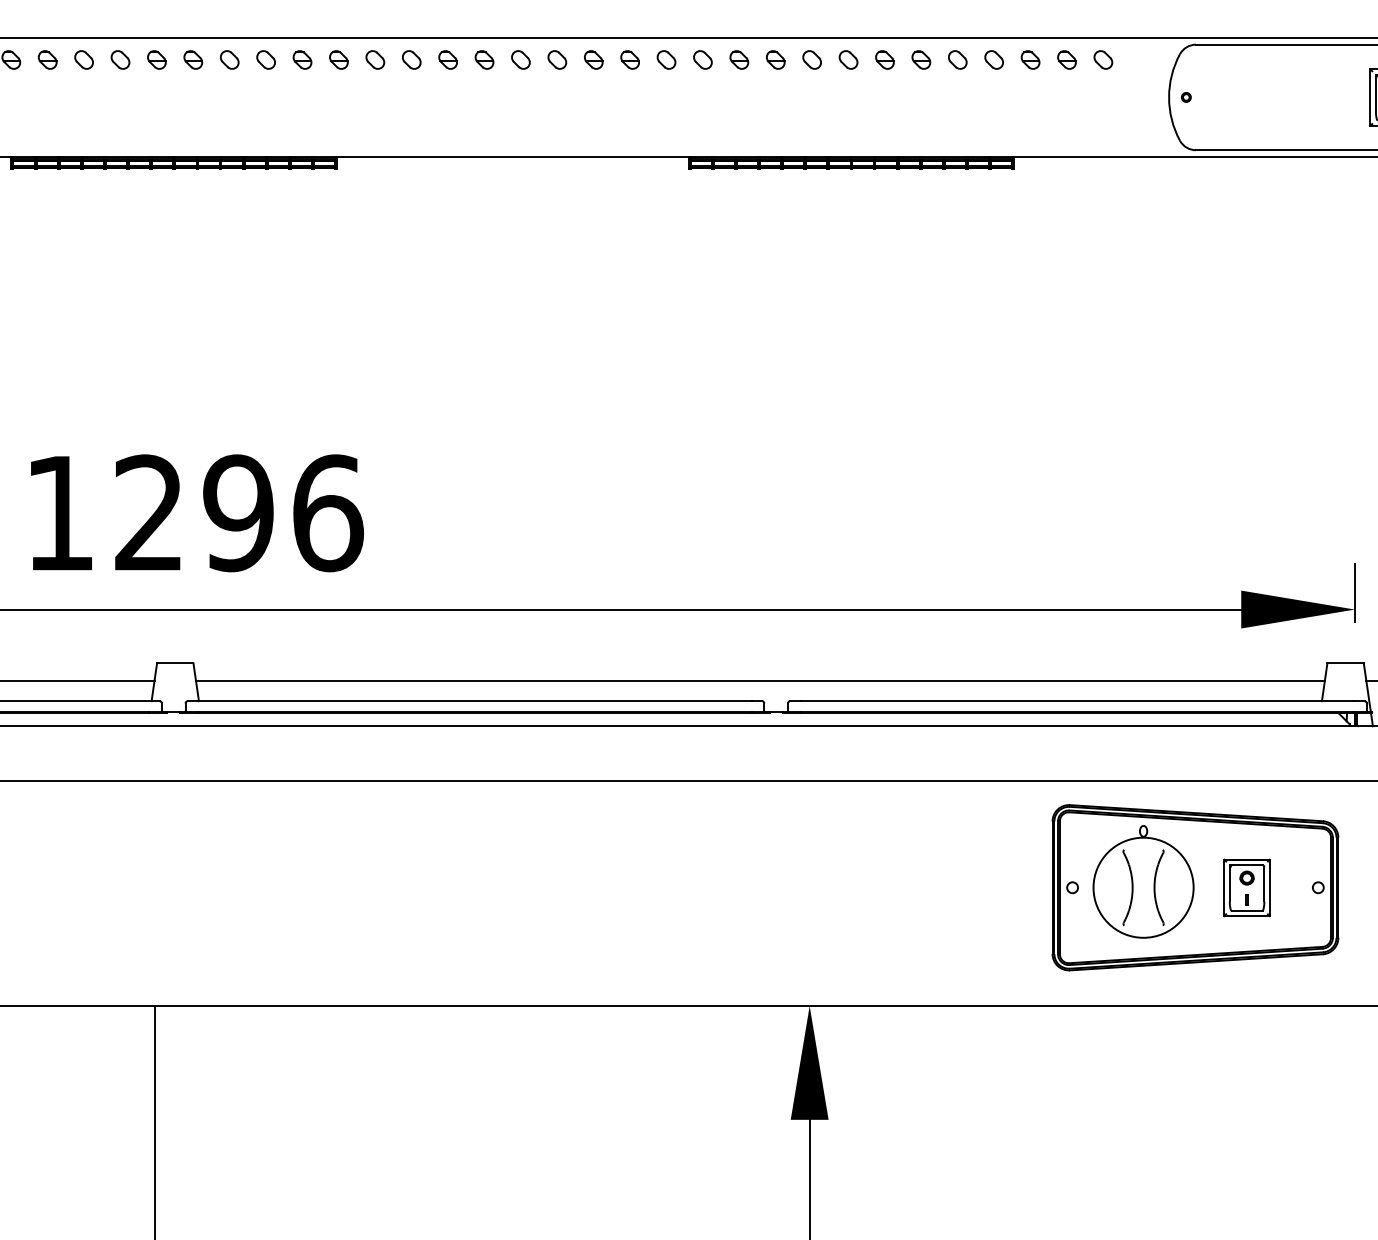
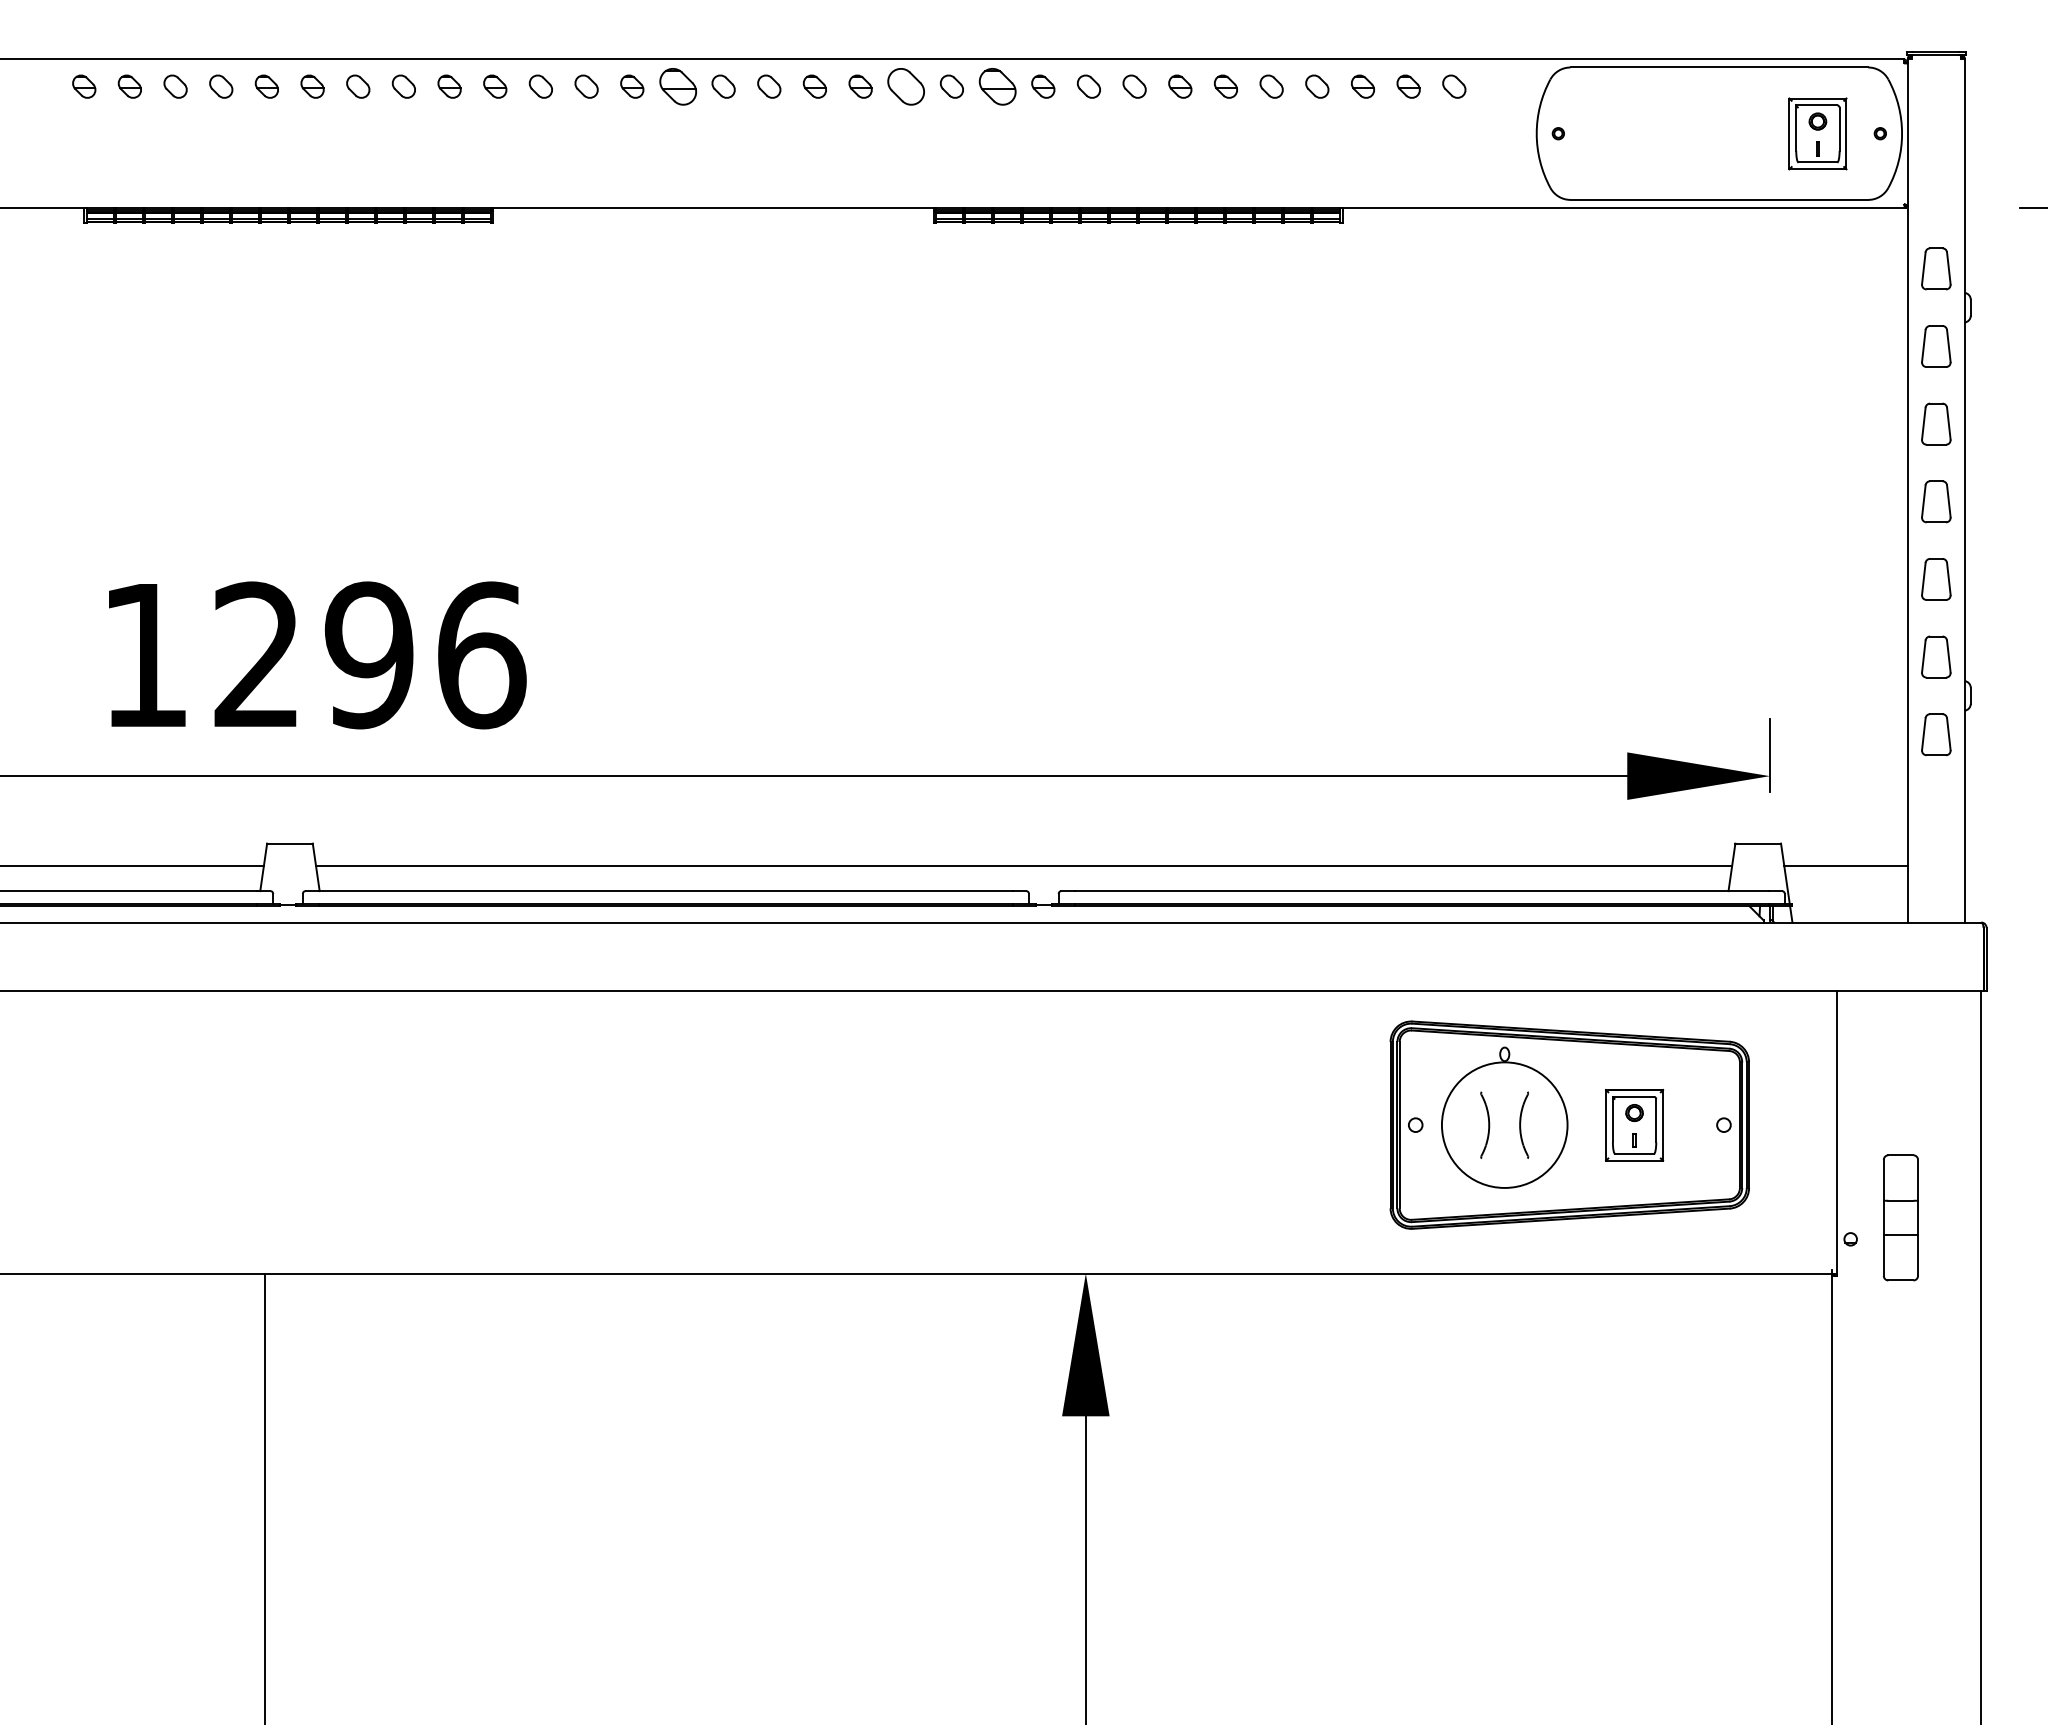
part: (484, 59) -> (677, 86), size x1.6
part: (666, 59) -> (906, 86), size x1.6
part: (739, 59) -> (997, 86), size x1.6
part: (1127, 888) -> (1484, 1125), size x0.7
part: (1158, 888) -> (1523, 1125), size x0.7

